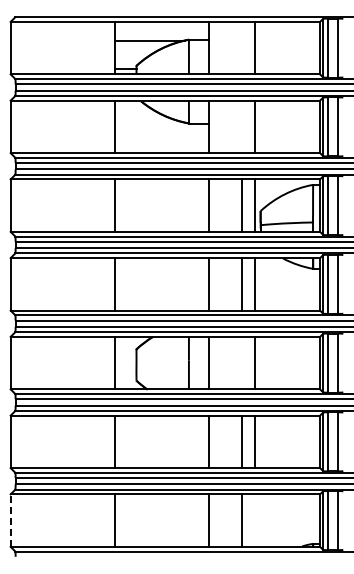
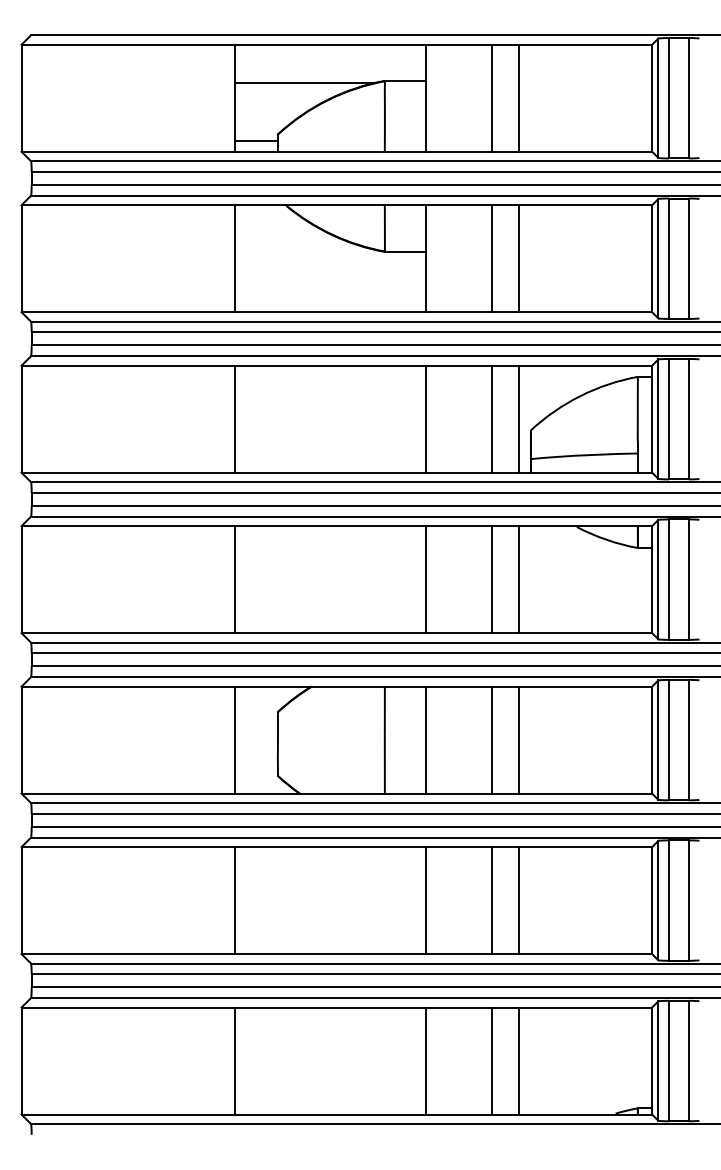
line: (241, 47) -> (491, 96), added
line: (241, 126) -> (491, 257), added
line: (241, 362) -> (491, 738), added
line: (10, 520) -> (21, 1060), dashed -> solid
line: (254, 520) -> (518, 1060), added

